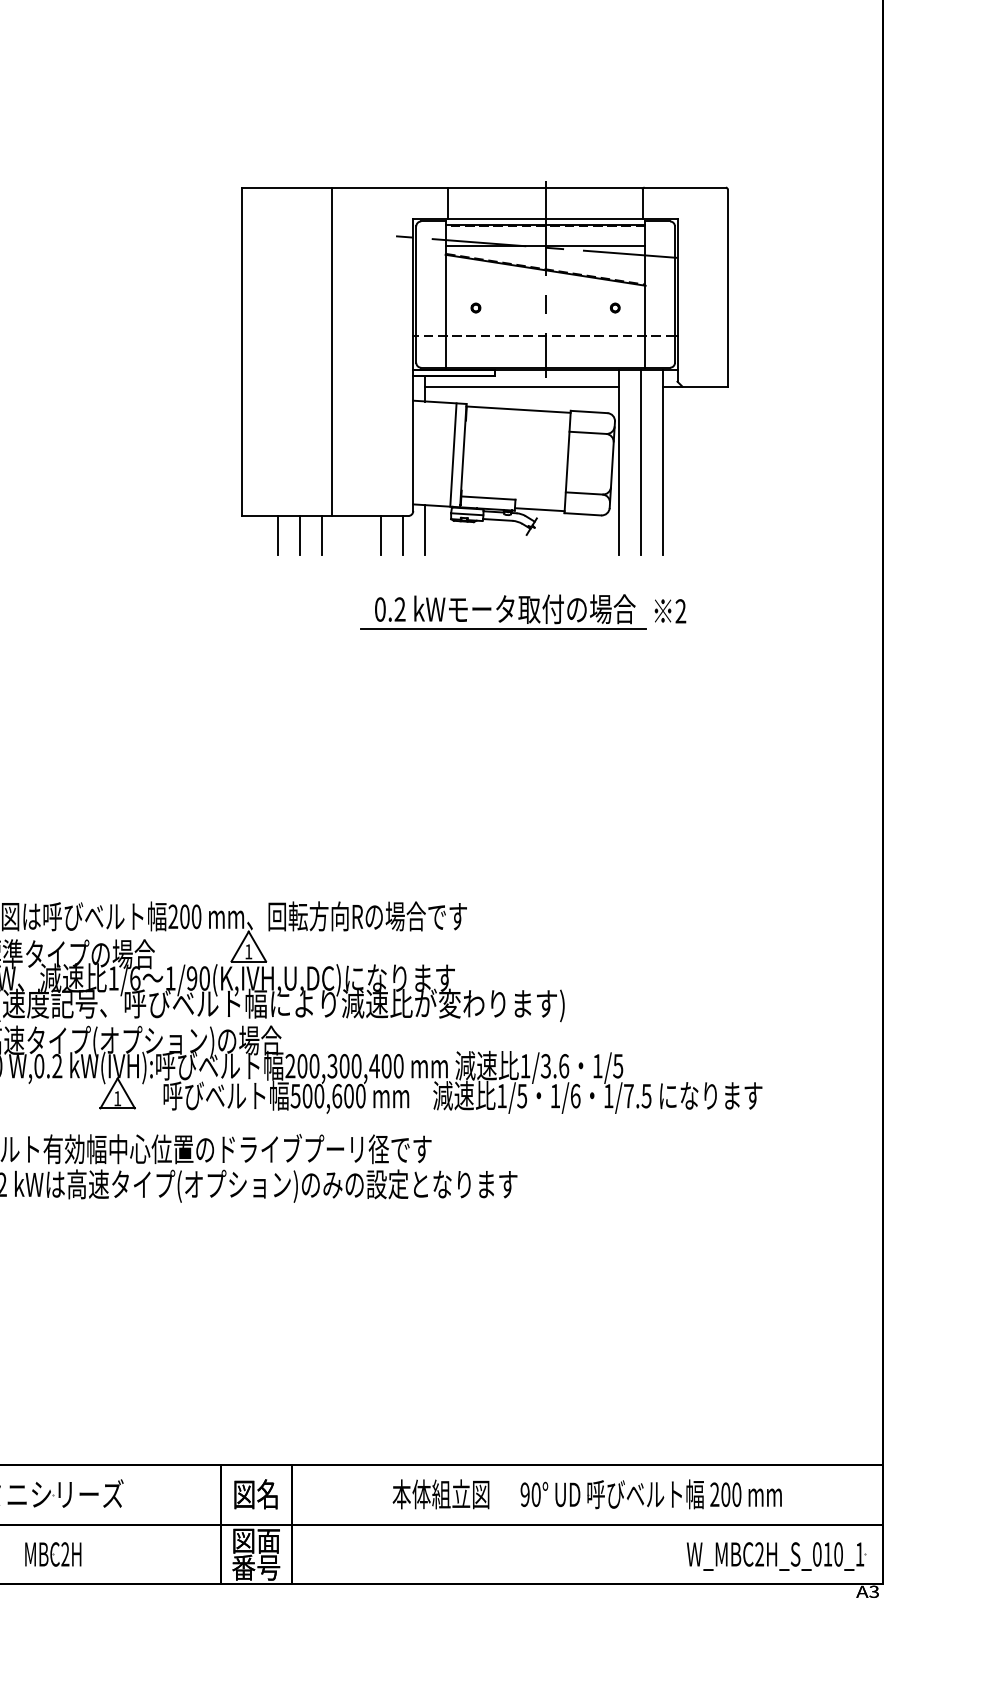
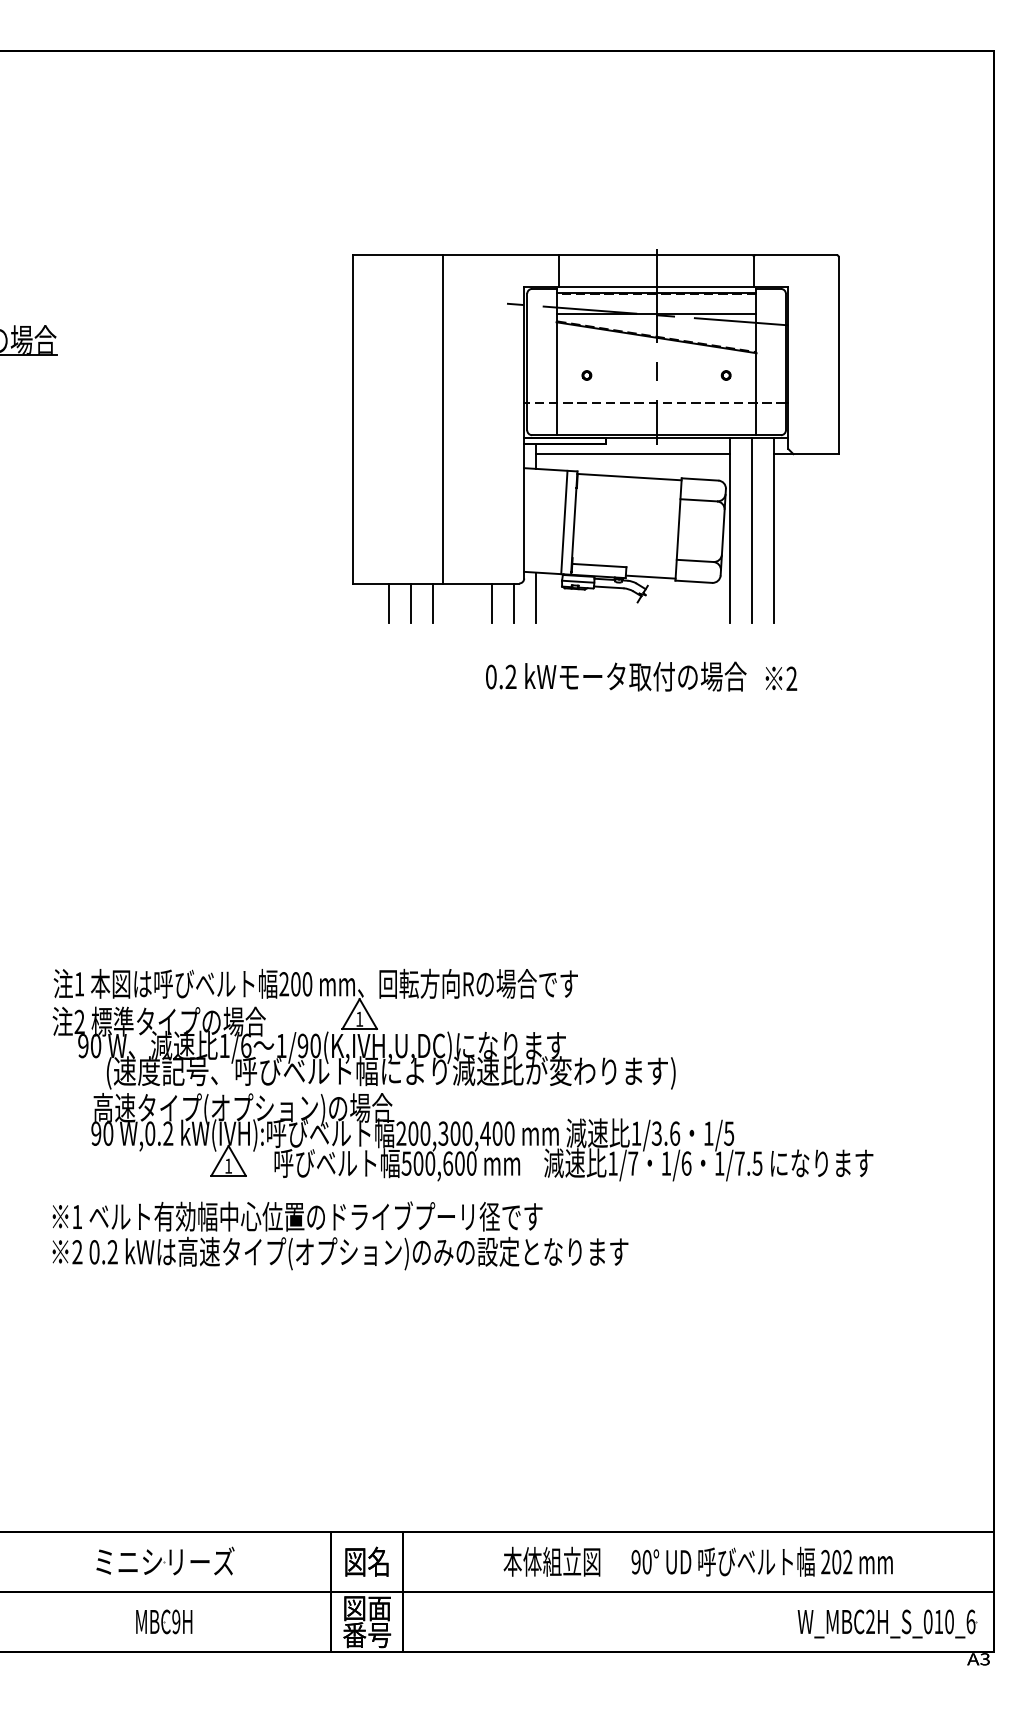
line: (503, 629) -> (614, 696), removed
text: (522, 1096) -> (633, 1163), 1/5 -> 1/7
text: (736, 1495) -> (847, 1562), 200 -> 202
text: (859, 1554) -> (970, 1621), W_MBC2H_S_010_1 -> W_MBC2H_S_010_6
text: (65, 1555) -> (176, 1622), MBC2H -> MBC9H

